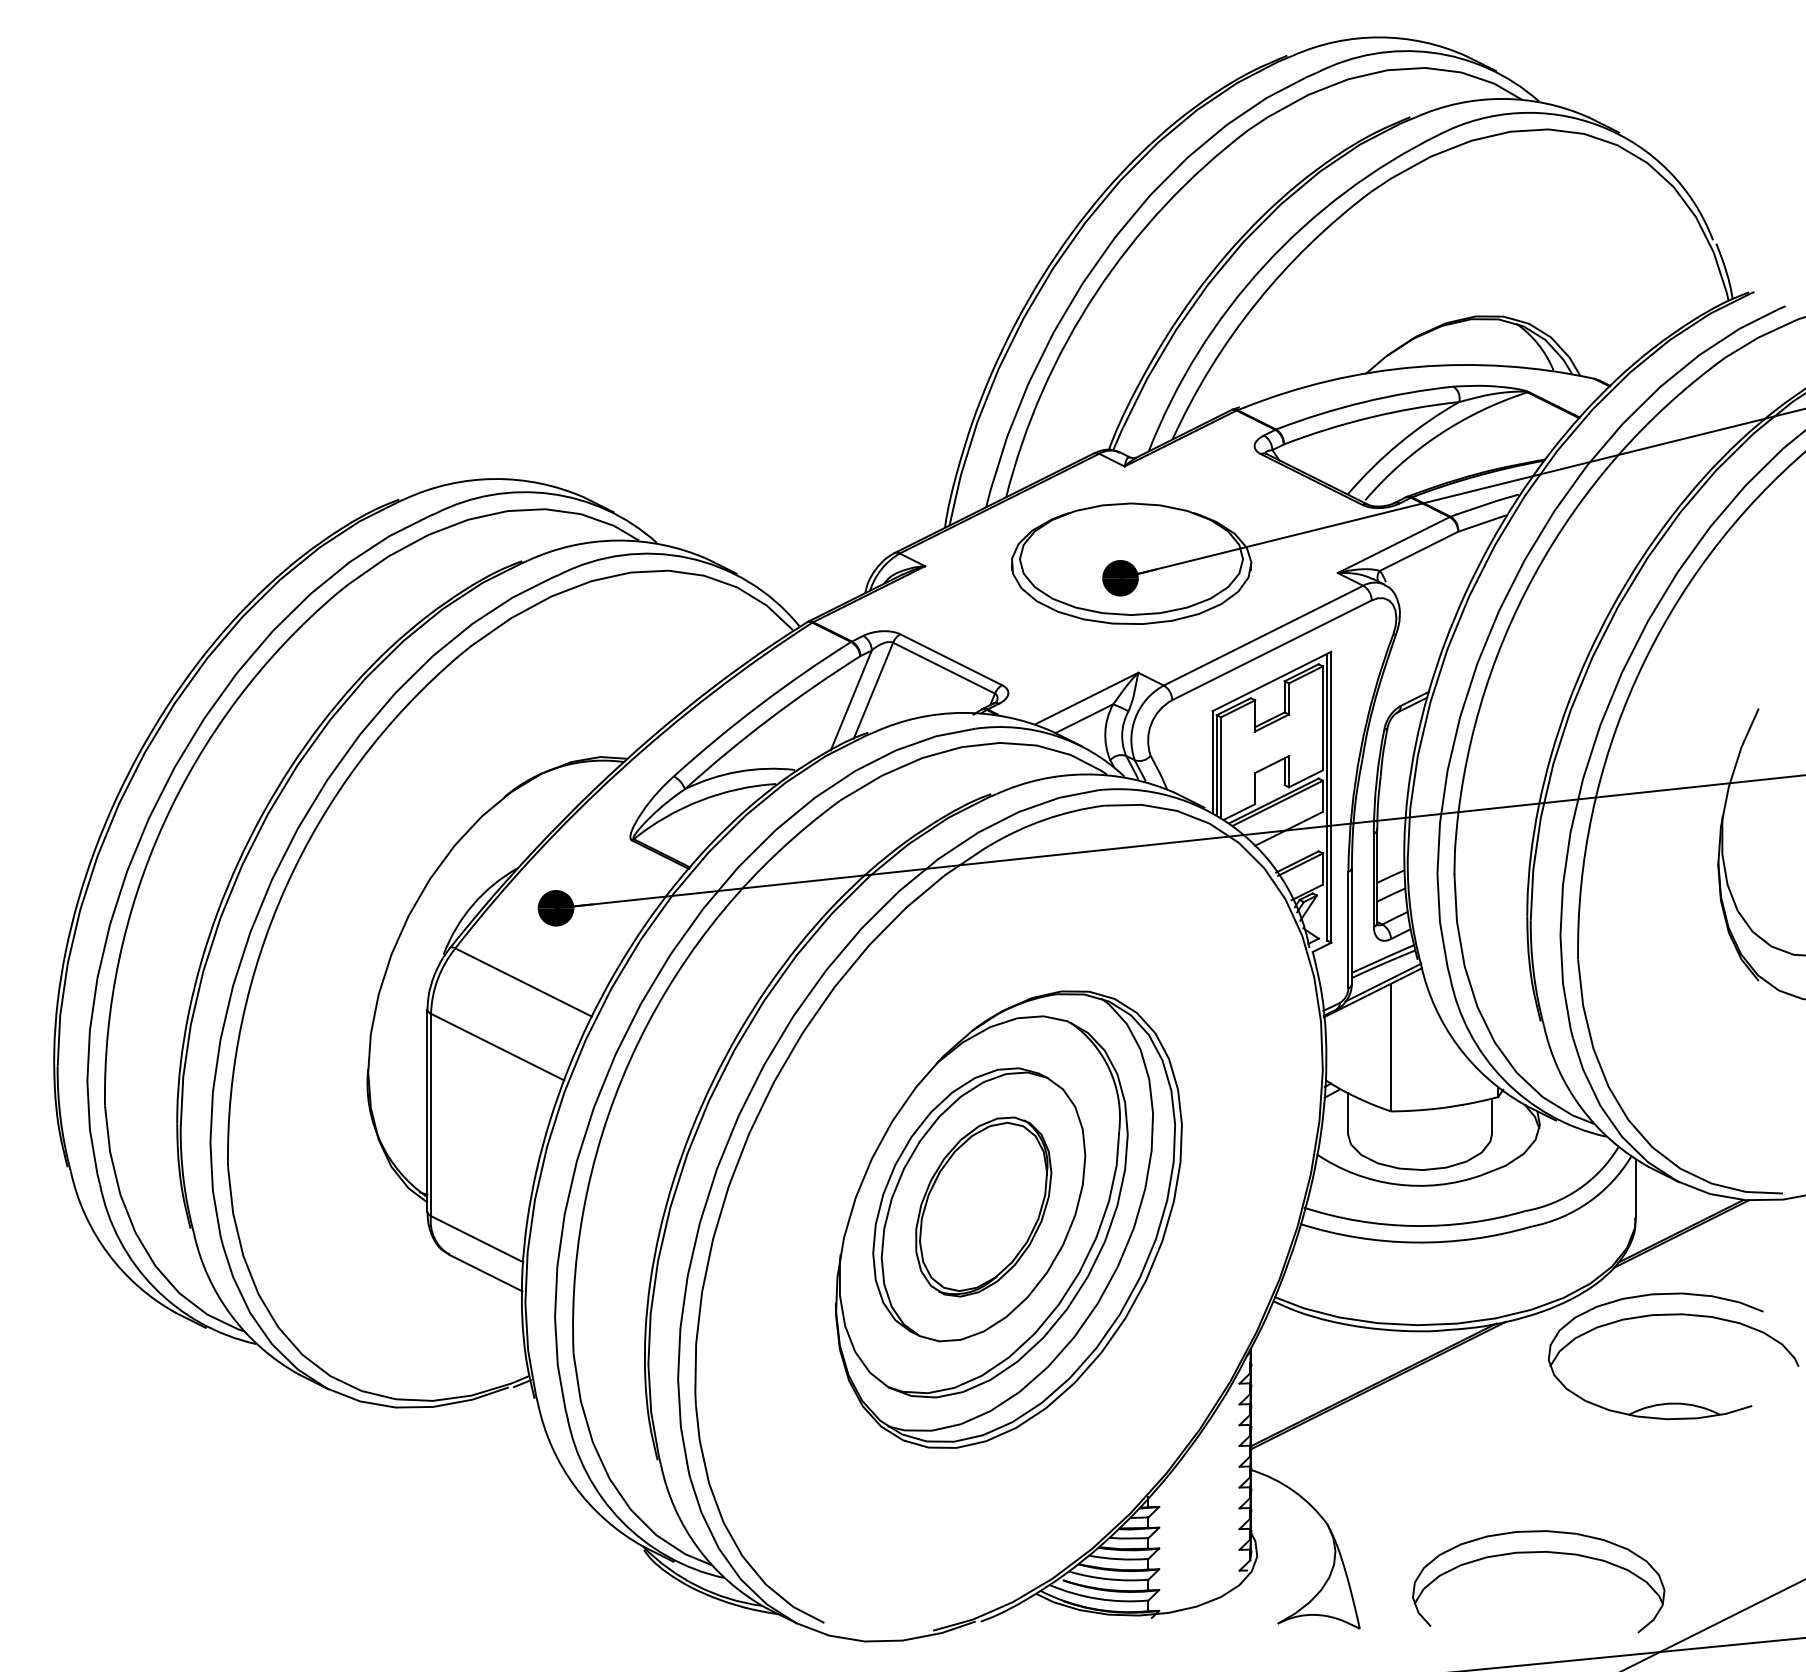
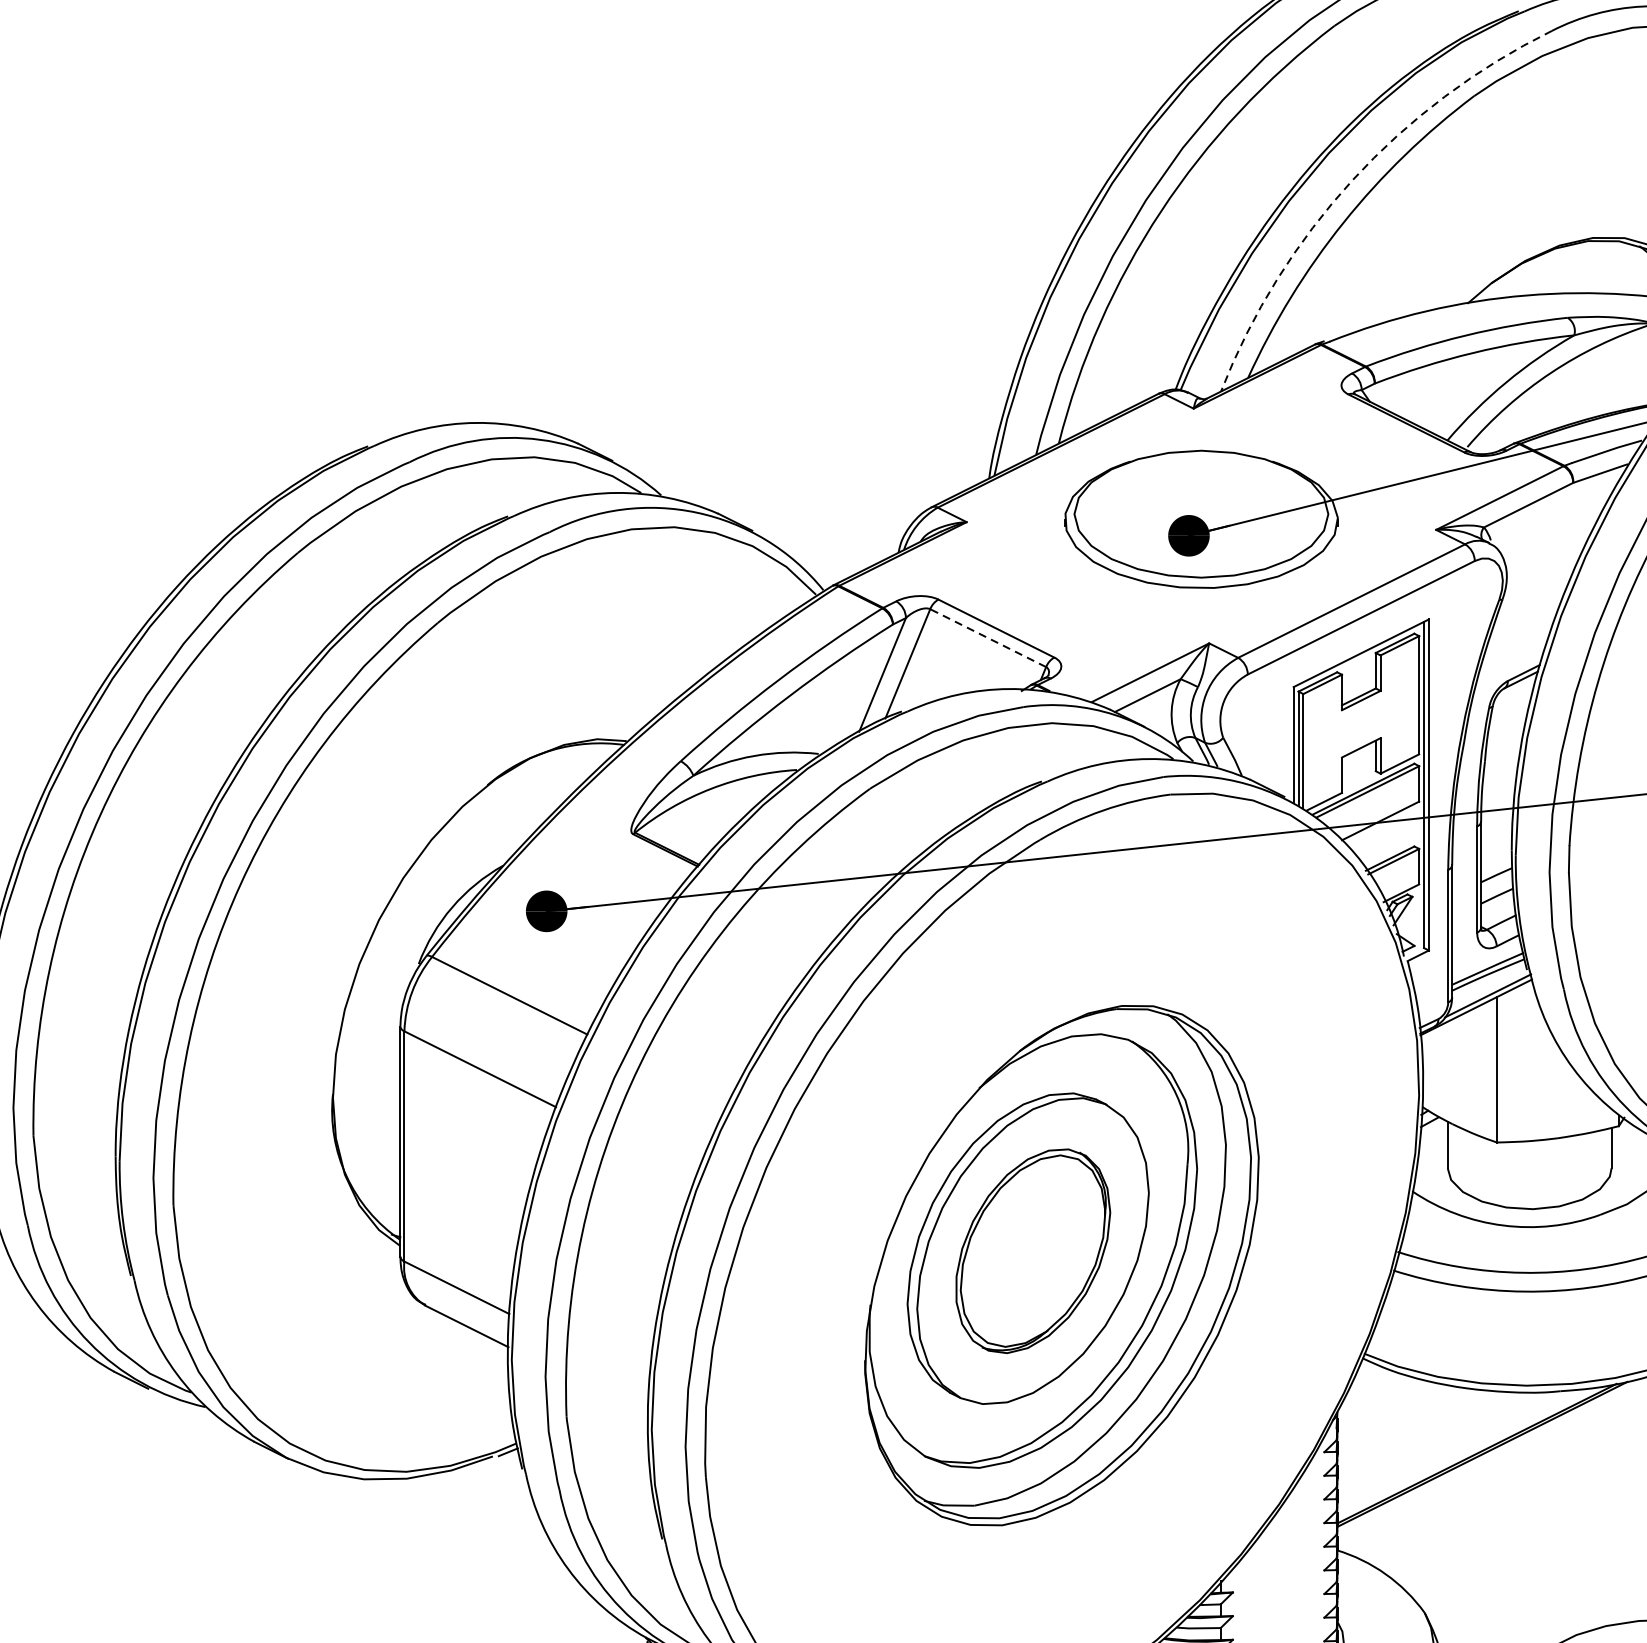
arc: (1264, 265) -> (1352, 179), solid -> dashed
line: (944, 668) -> (988, 638), solid -> dashed

